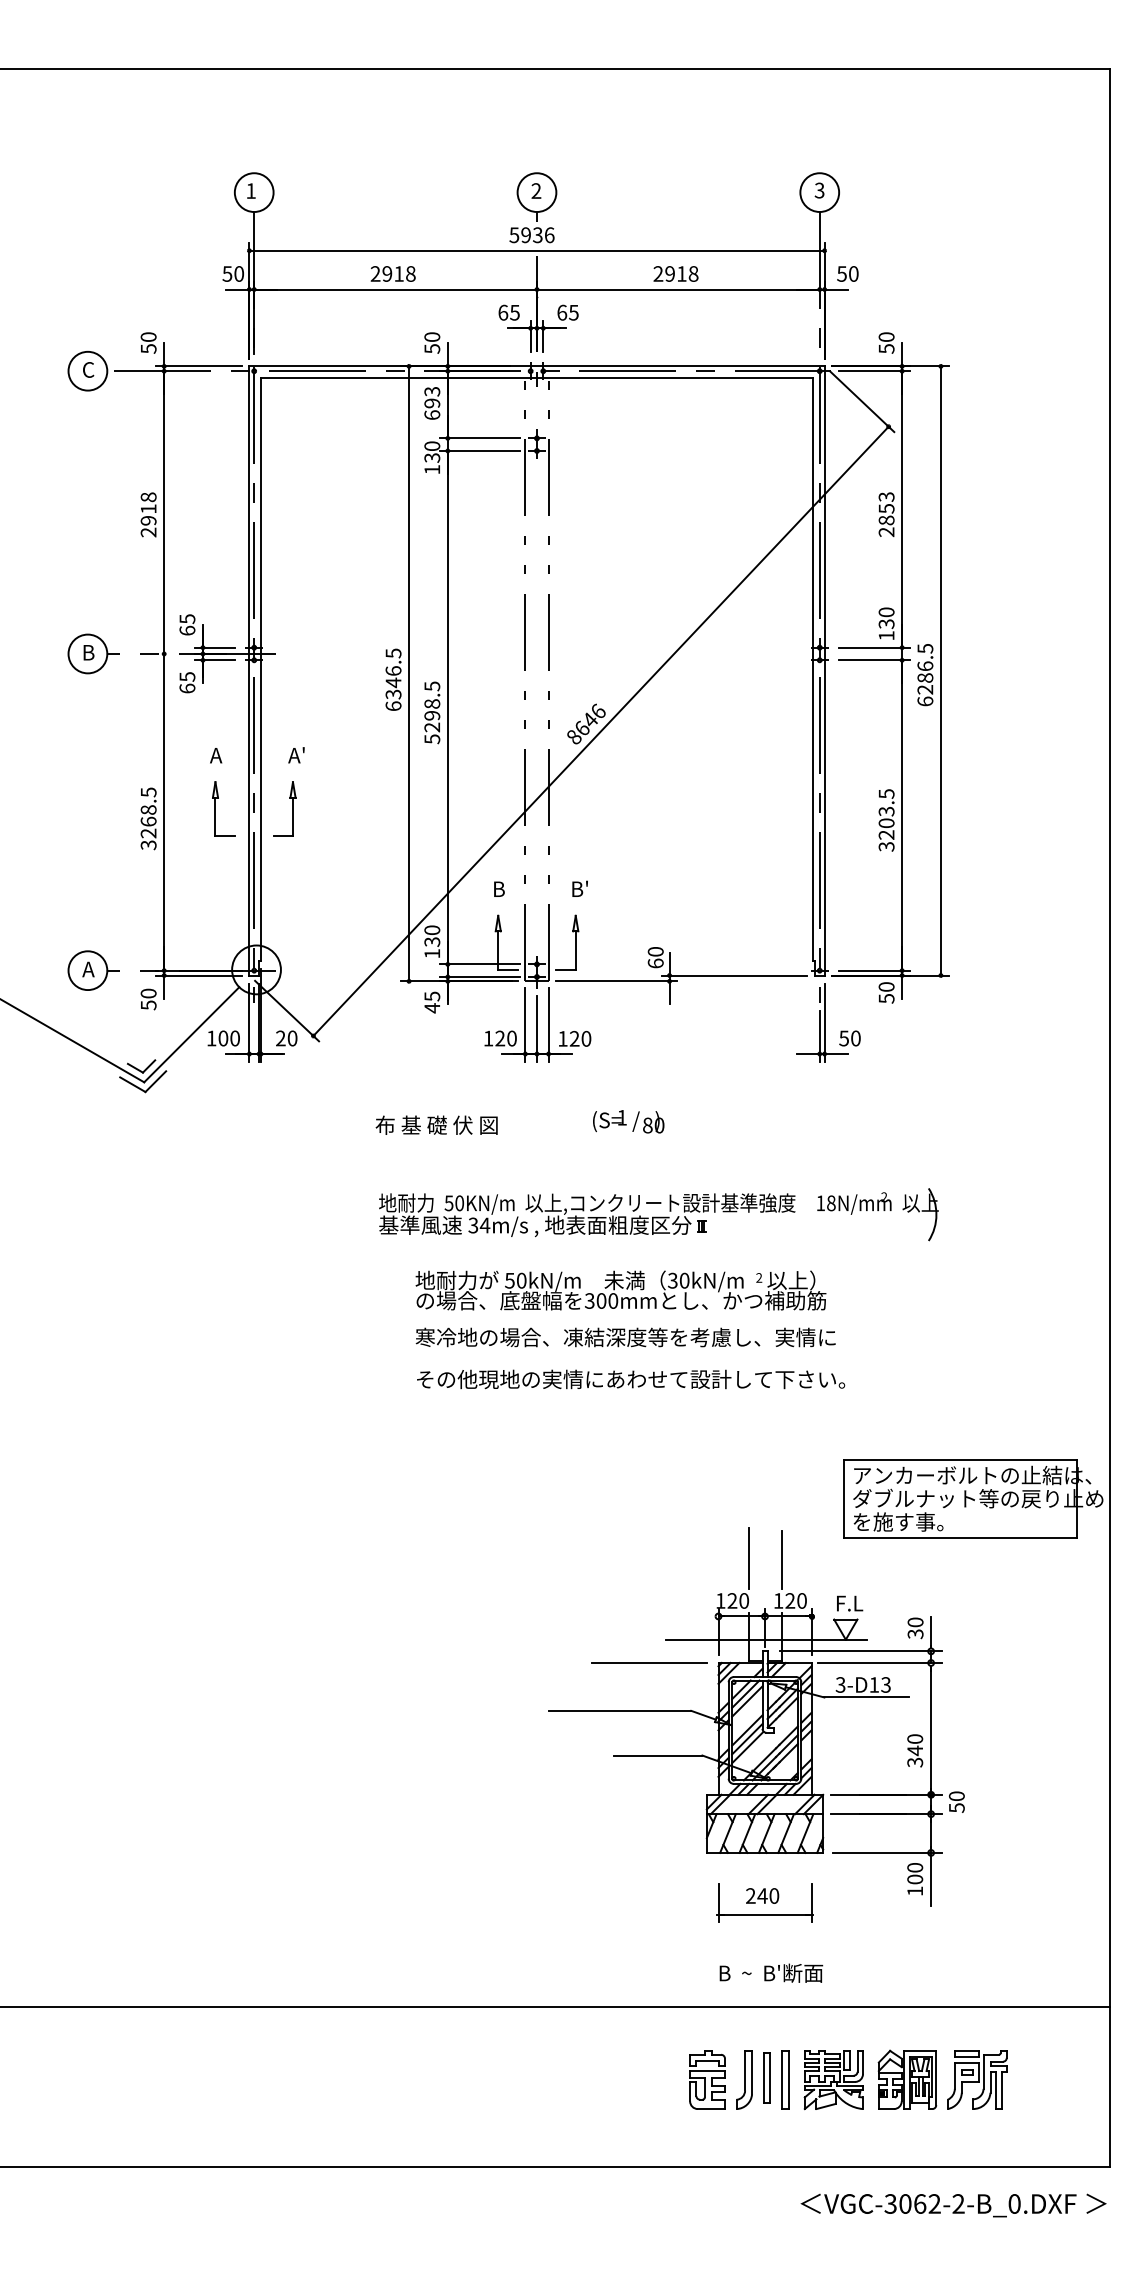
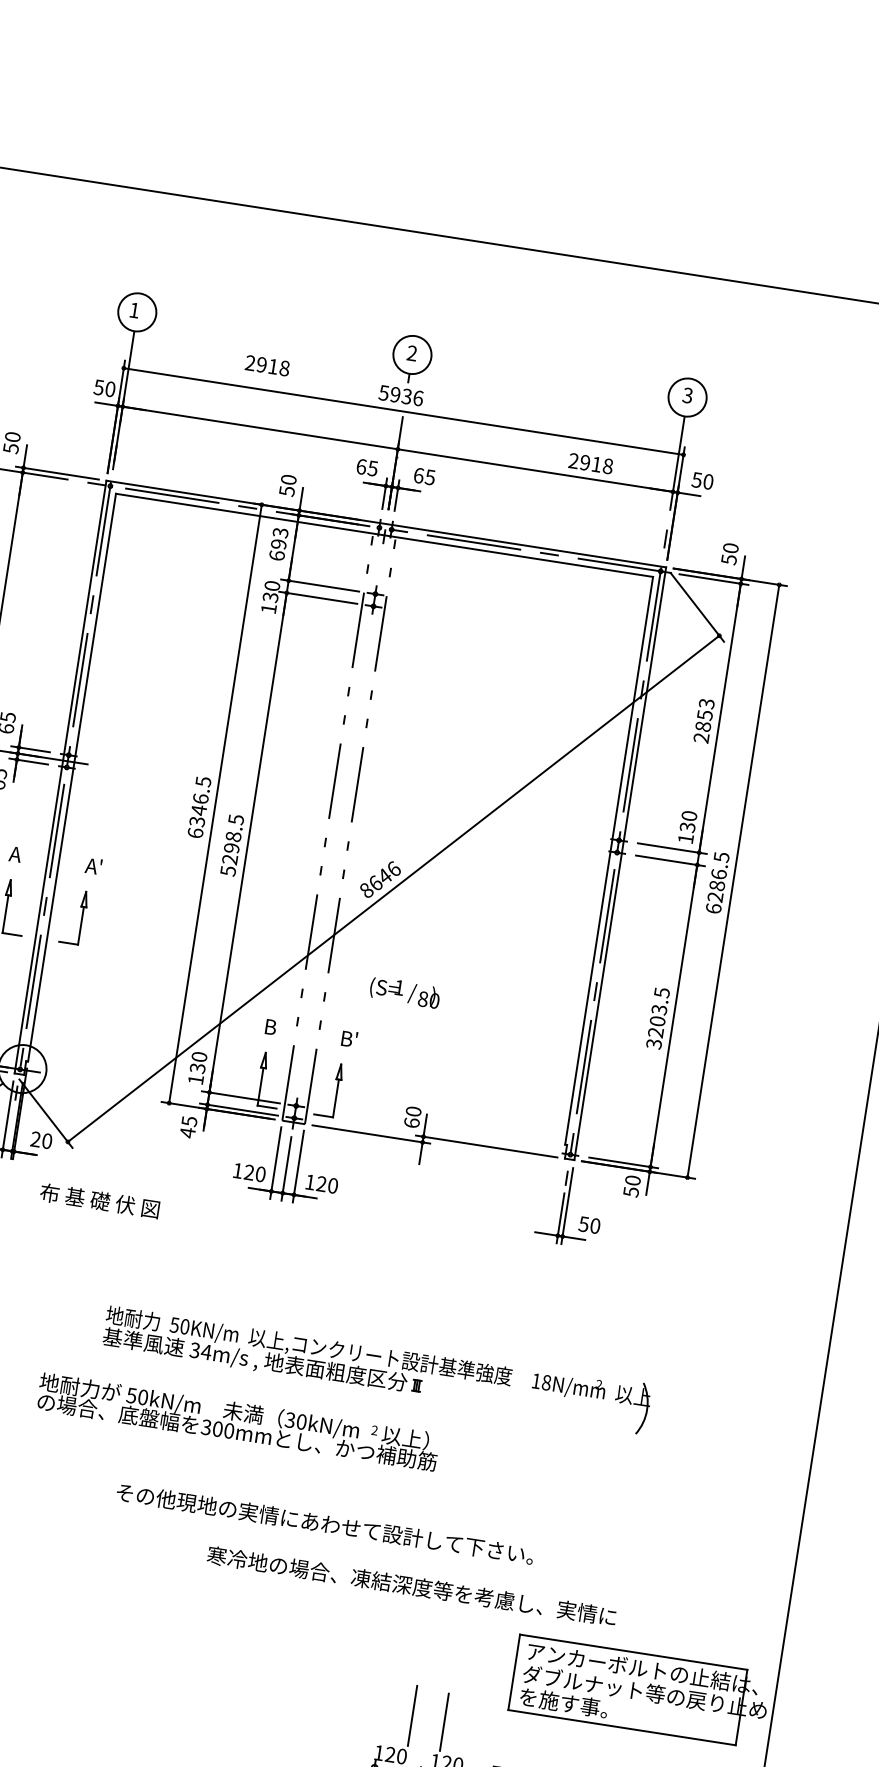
text: (392, 273) -> (266, 365), moved
text: (675, 273) -> (590, 463), moved
text: (628, 1121) -> (404, 992), moved
text: (436, 1124) -> (99, 1200), moved
text: (620, 1290) -> (237, 1421), moved
text: (625, 1337) -> (411, 1586), moved

